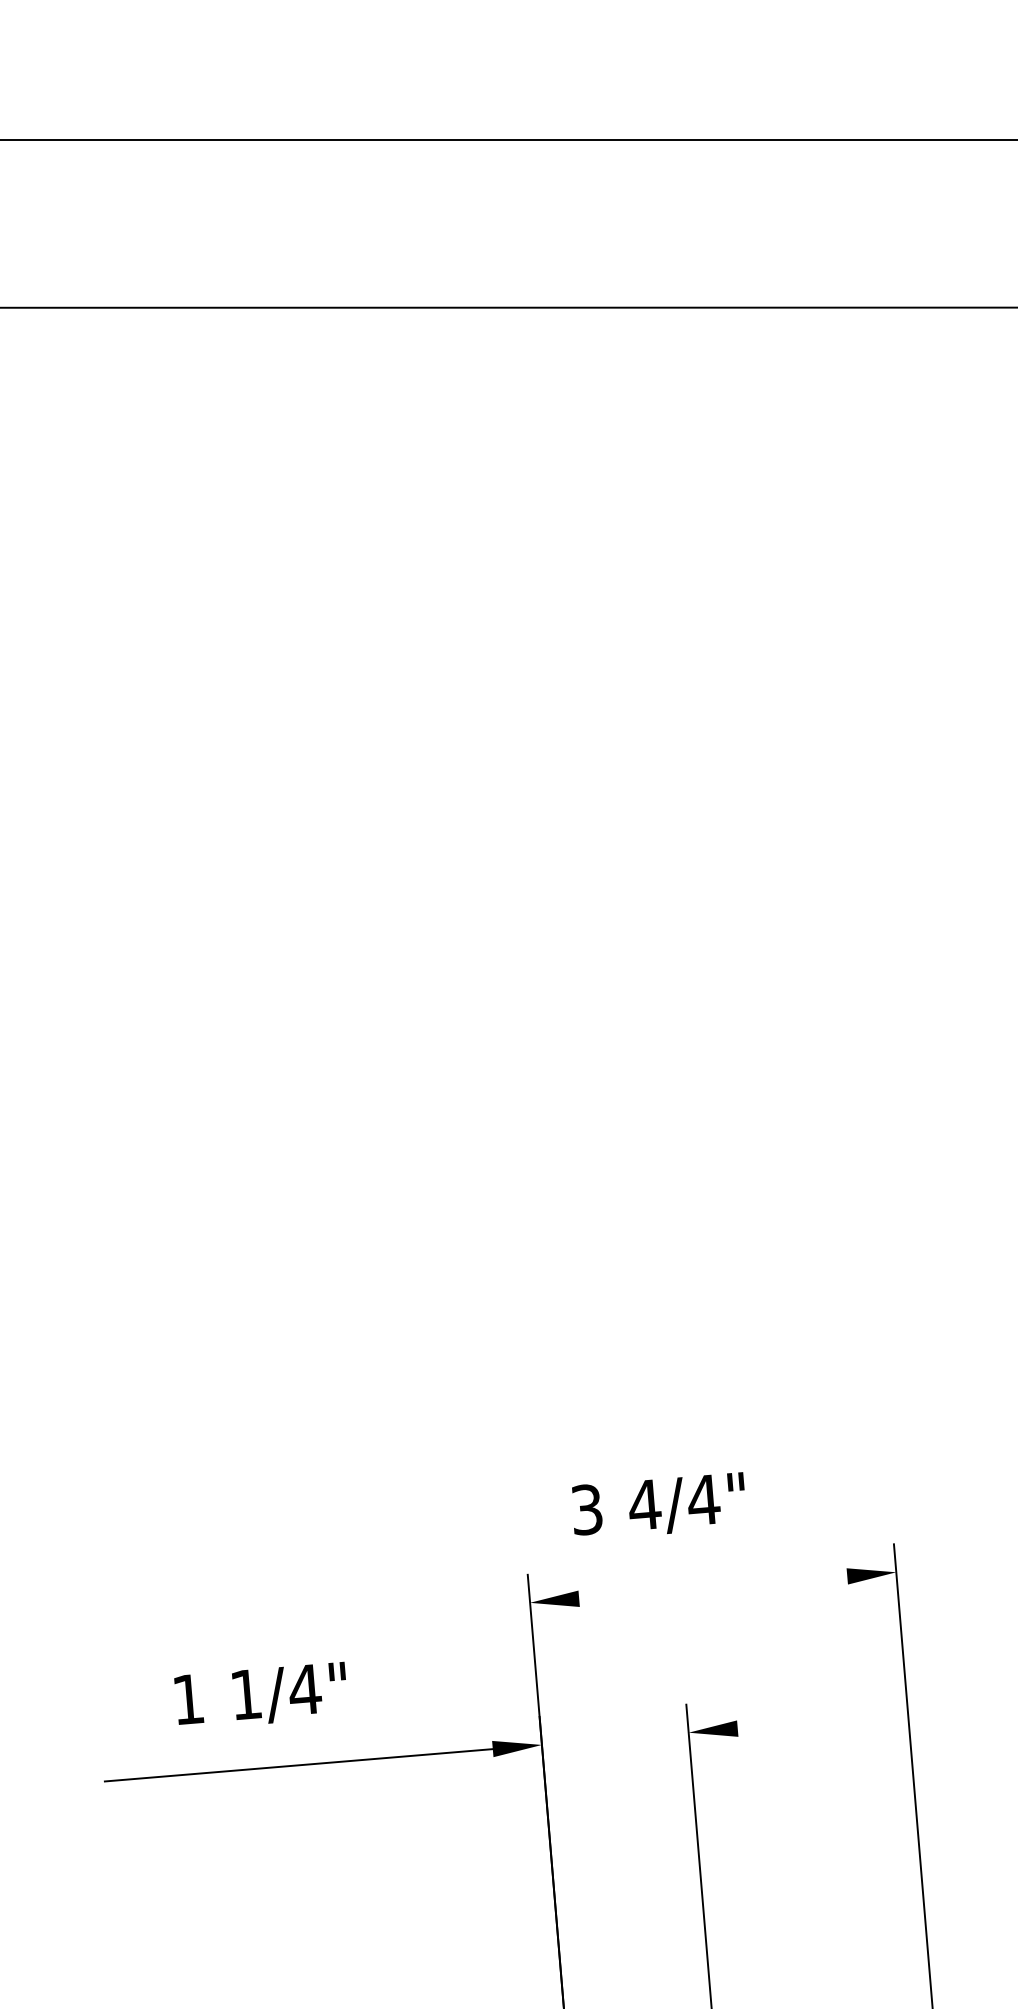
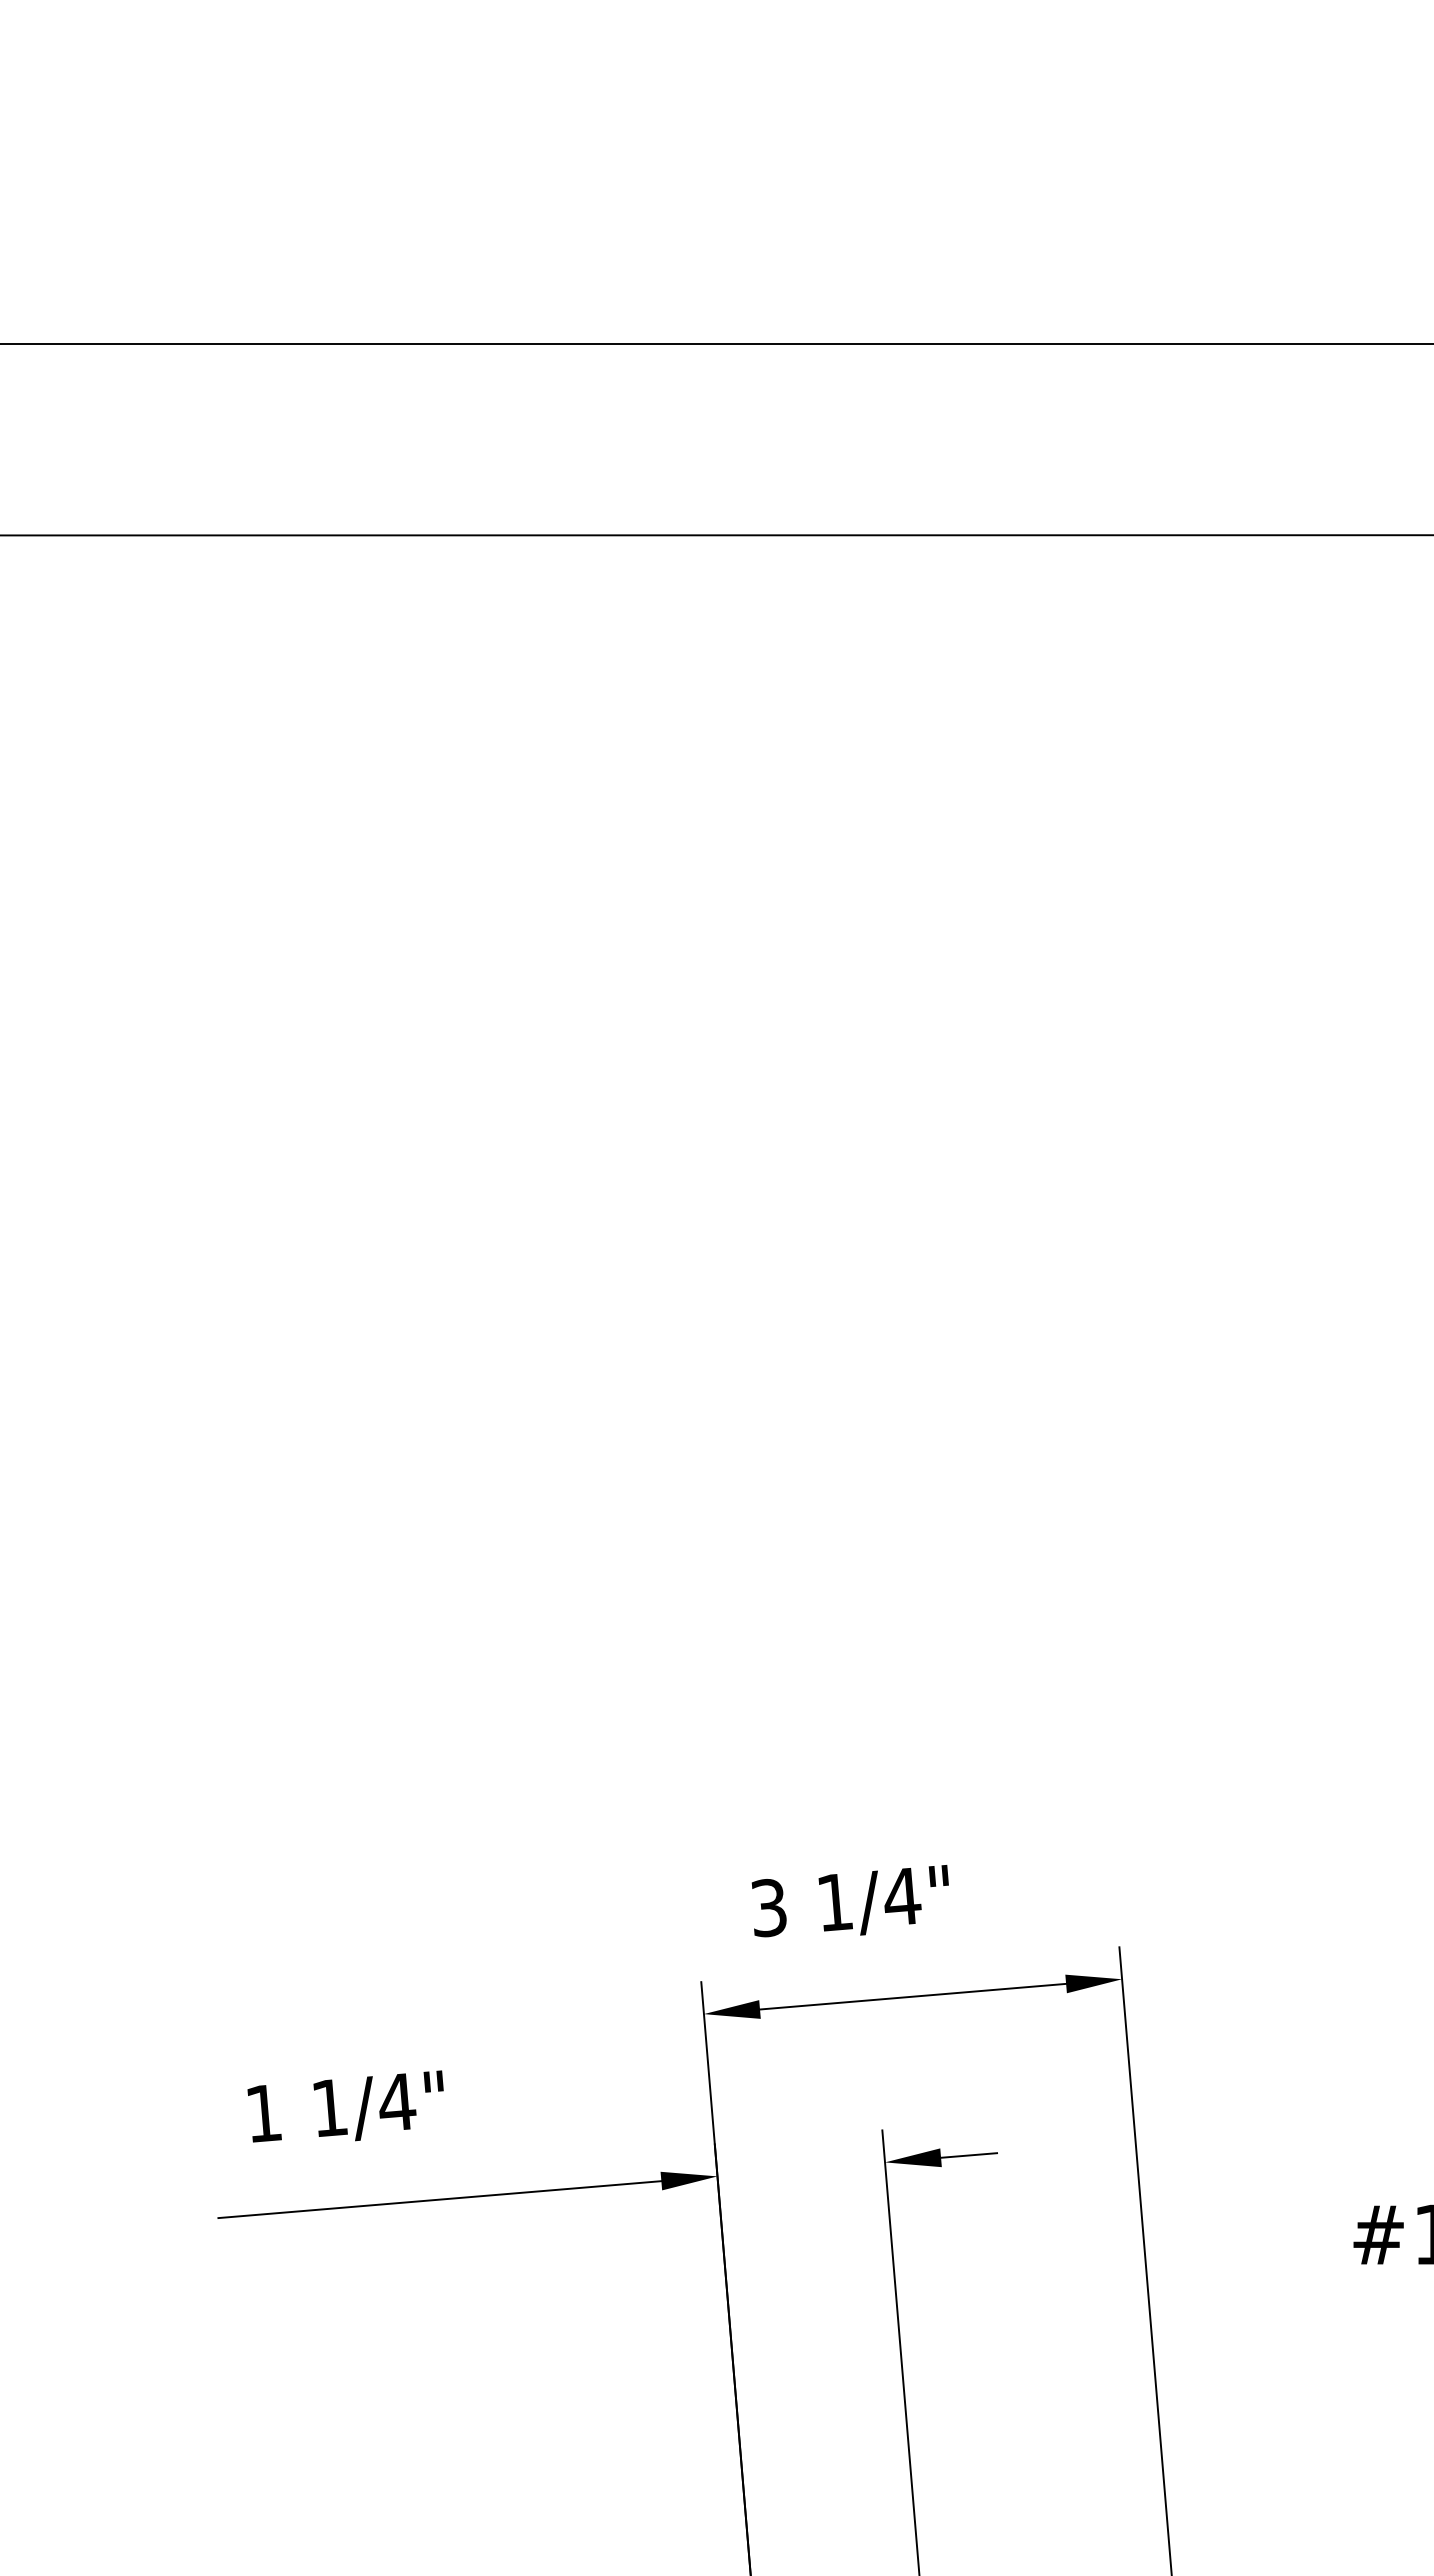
text: (645, 1505) -> (835, 1902), 4/4" -> 1/4"
line: (713, 1587) -> (913, 1996), added
text: (259, 1693) -> (345, 2106), moved
line: (762, 1726) -> (969, 2155), added

